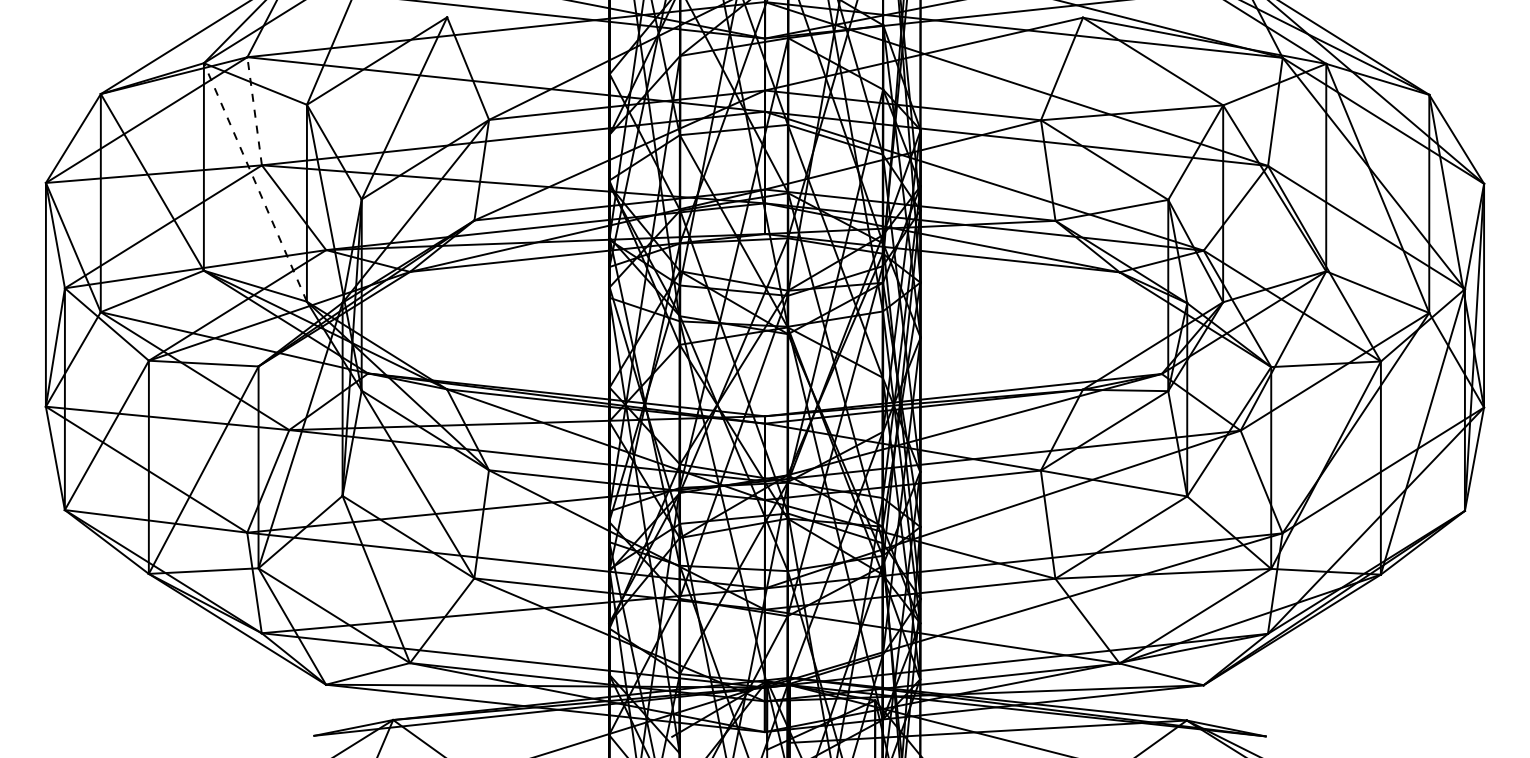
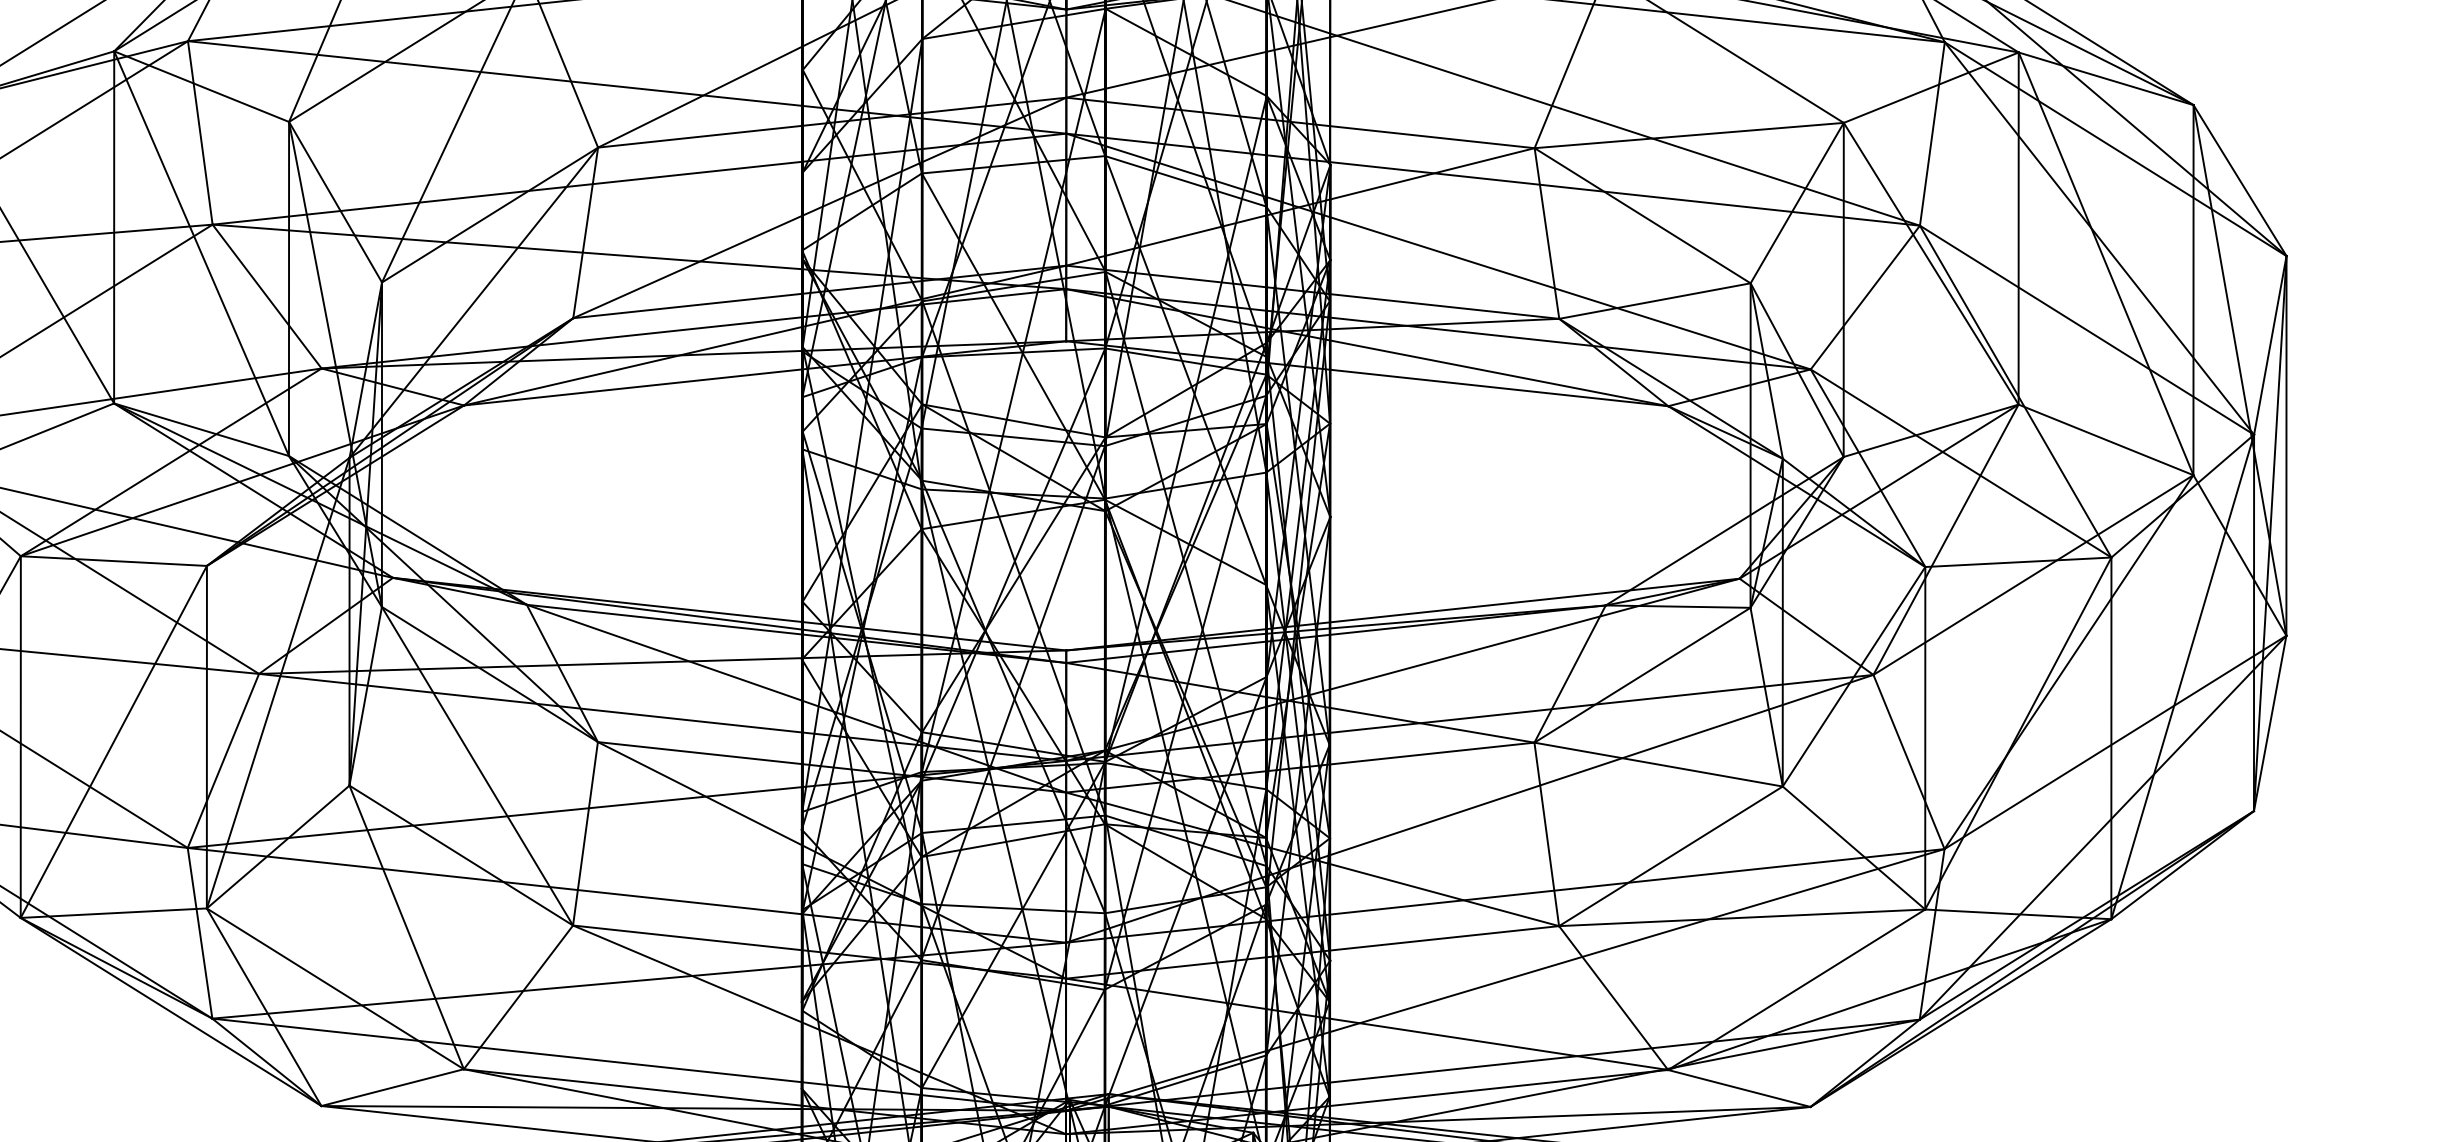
line: (254, 111) -> (200, 133), dashed -> solid
line: (255, 182) -> (201, 253), dashed -> solid

